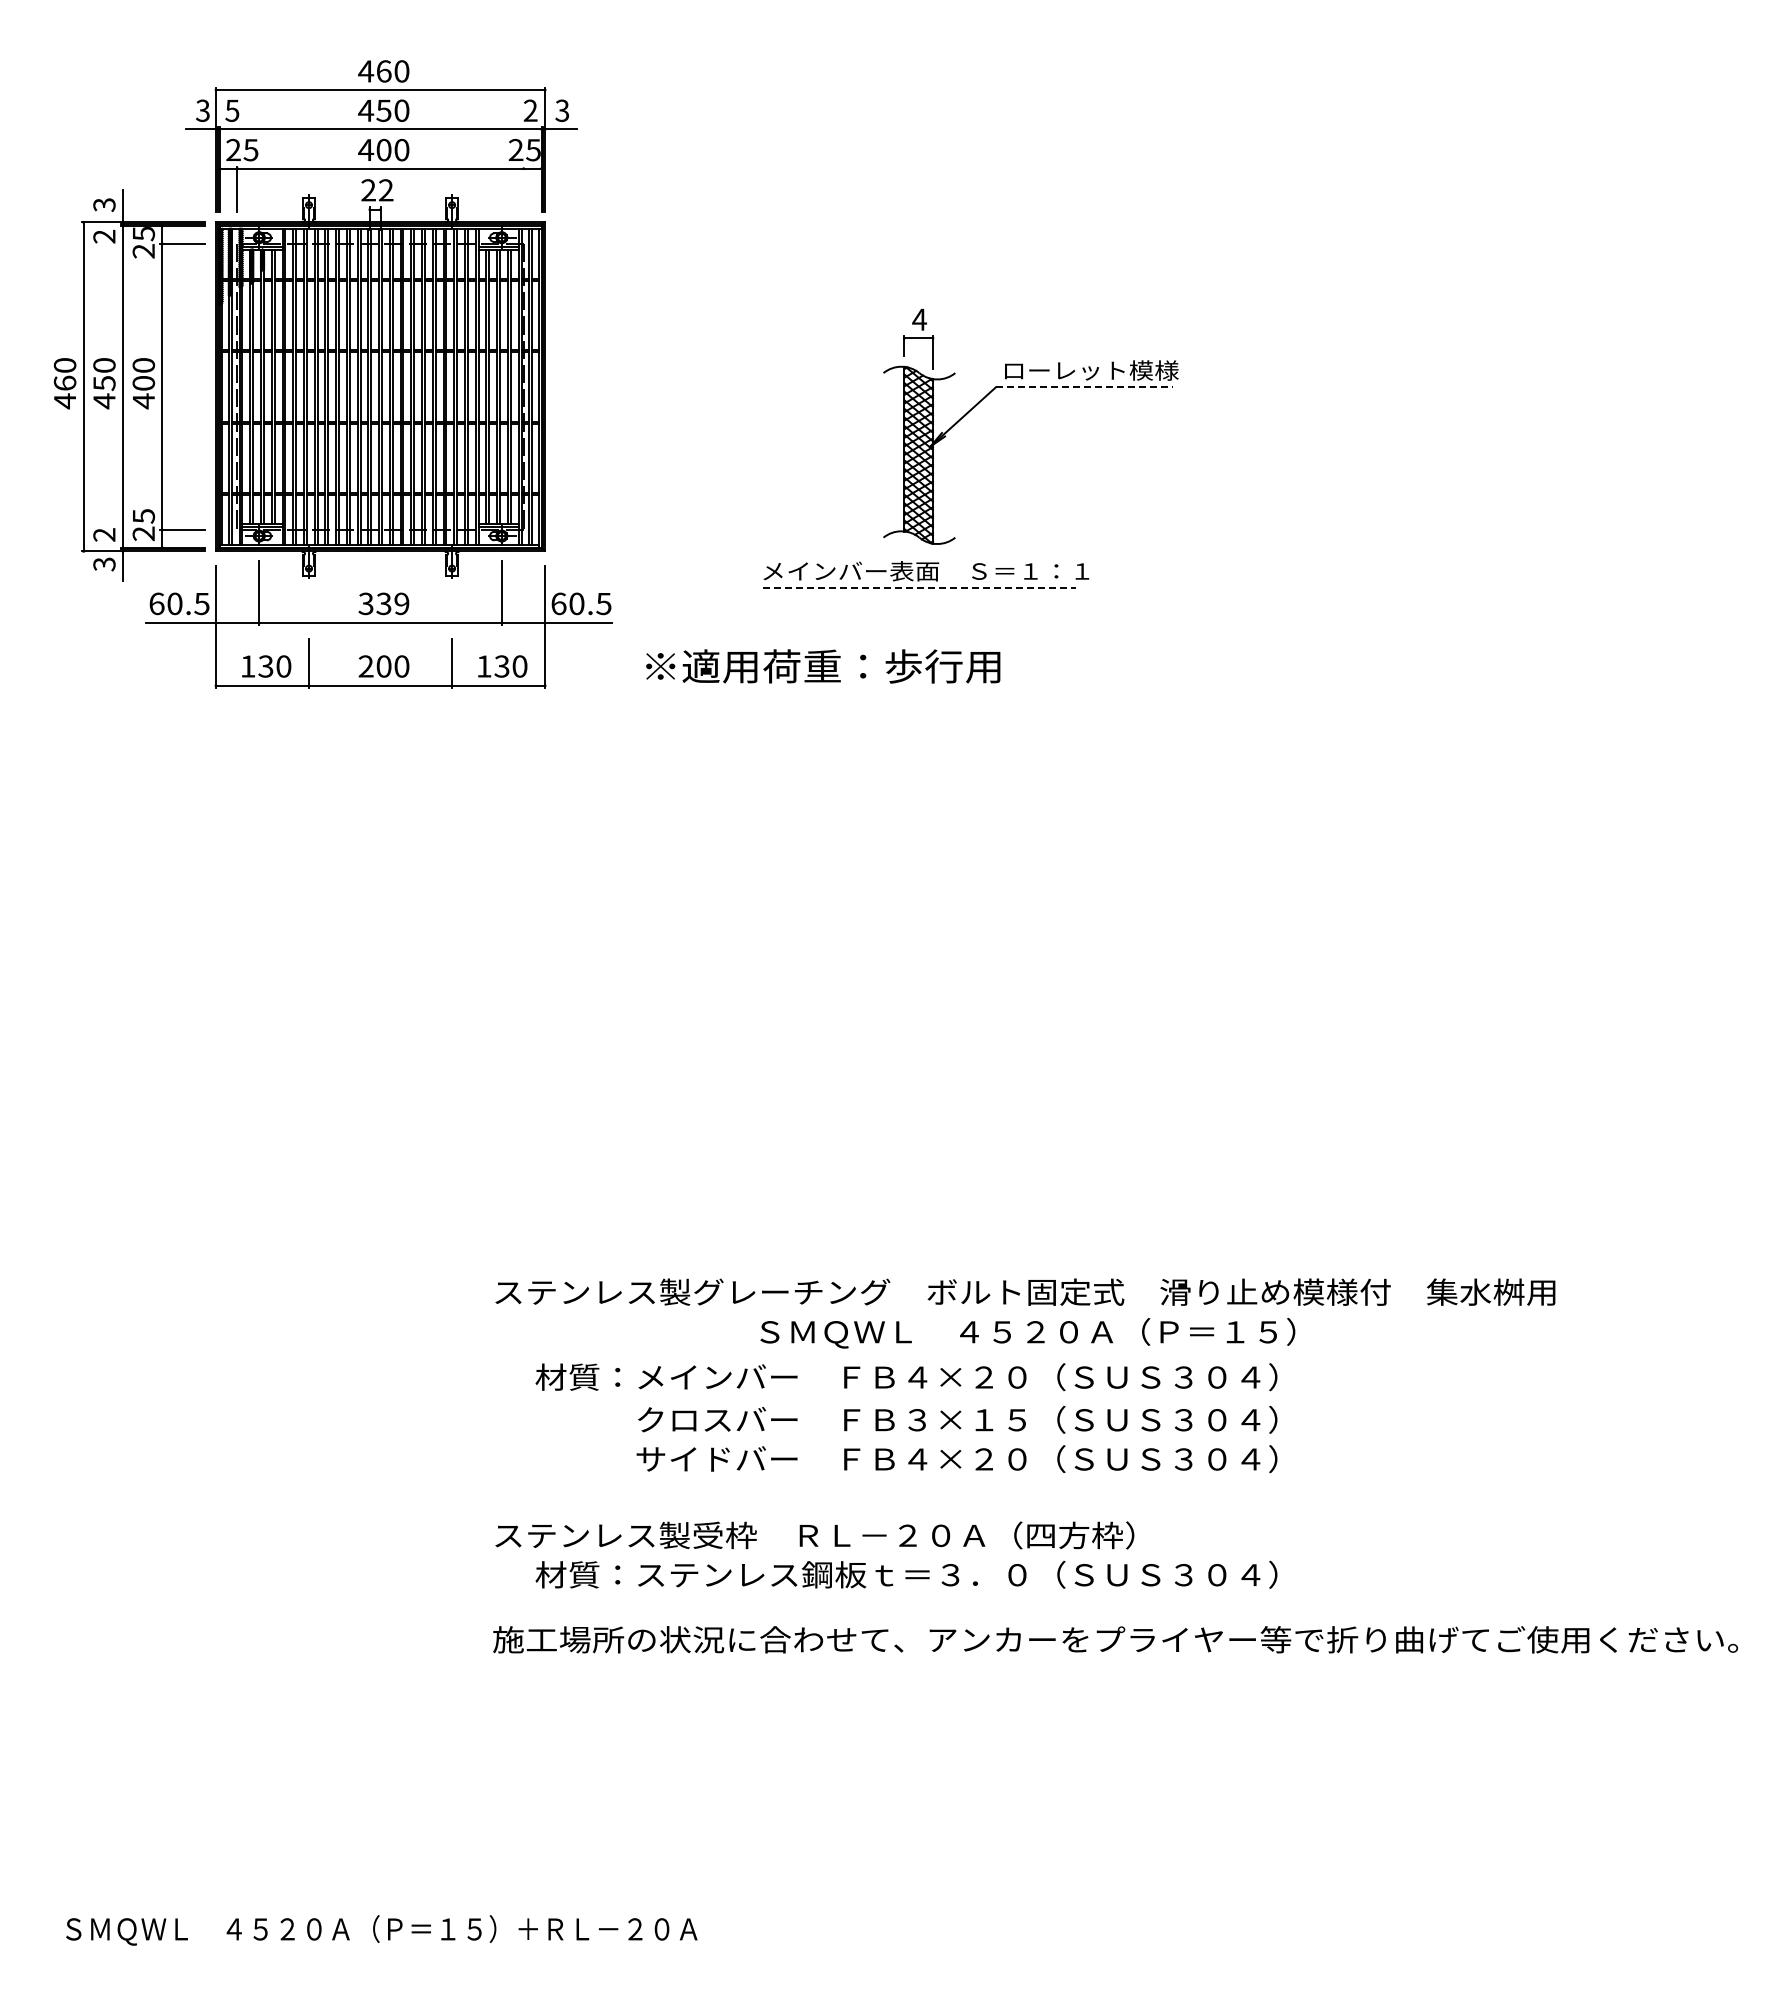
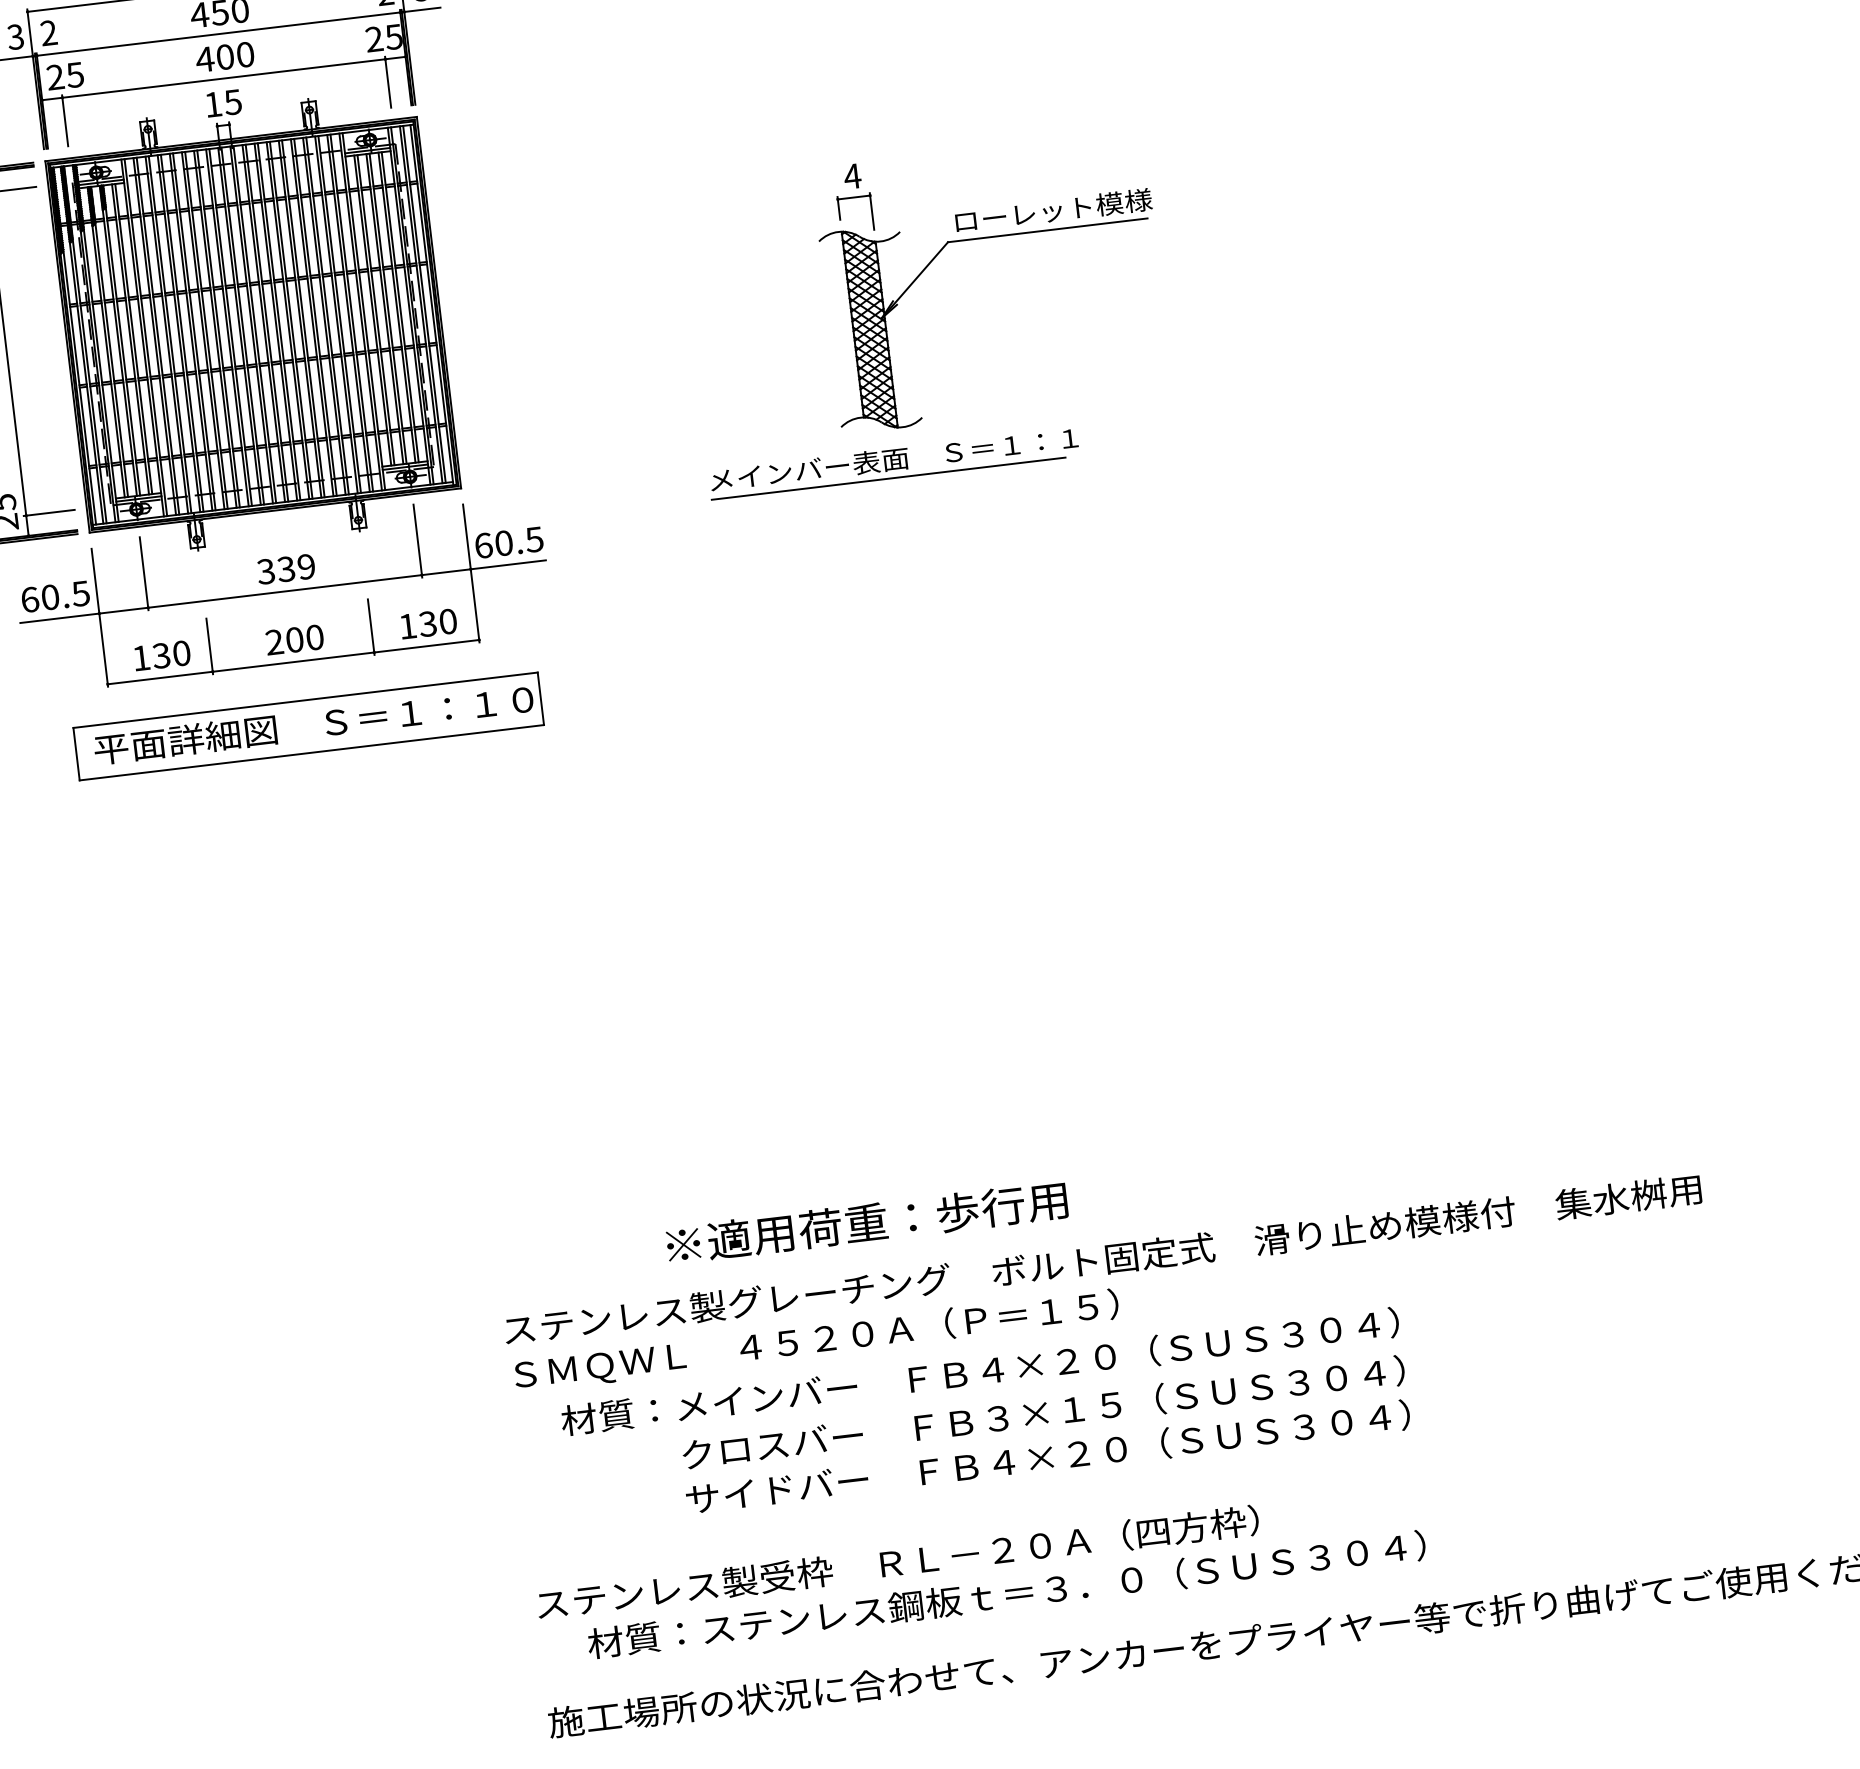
text: (232, 110) -> (48, 32), 5 -> 2
line: (523, 188) -> (387, 81), added
text: (377, 190) -> (223, 103), 22 -> 15
line: (1085, 387) -> (1048, 230), dashed -> solid
line: (919, 587) -> (888, 478), dashed -> solid
text: (823, 666) -> (867, 1222), moved
part: (386, 743) -> (307, 726), added
text: (1027, 1333) -> (816, 1341), moved

